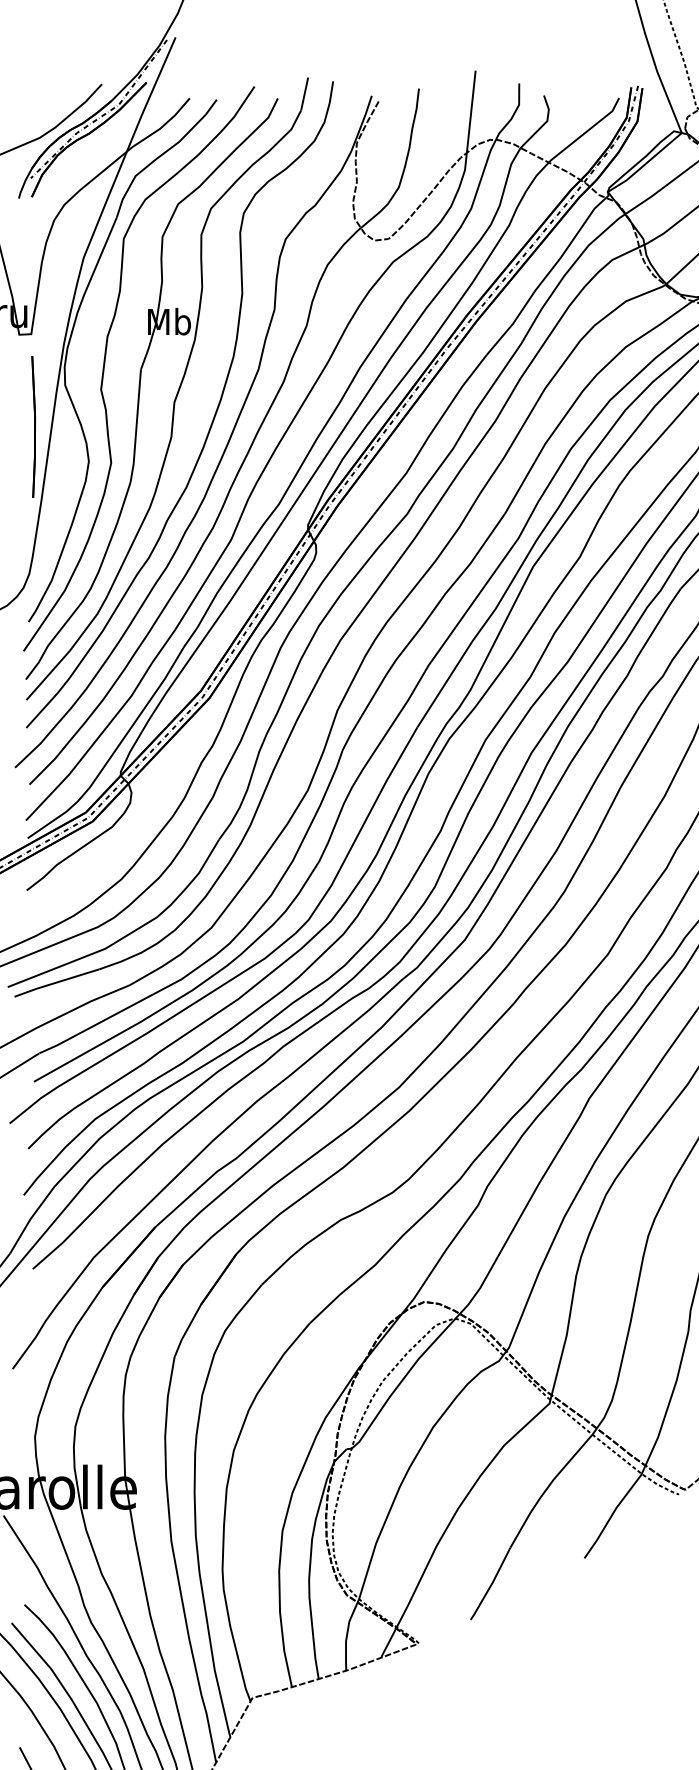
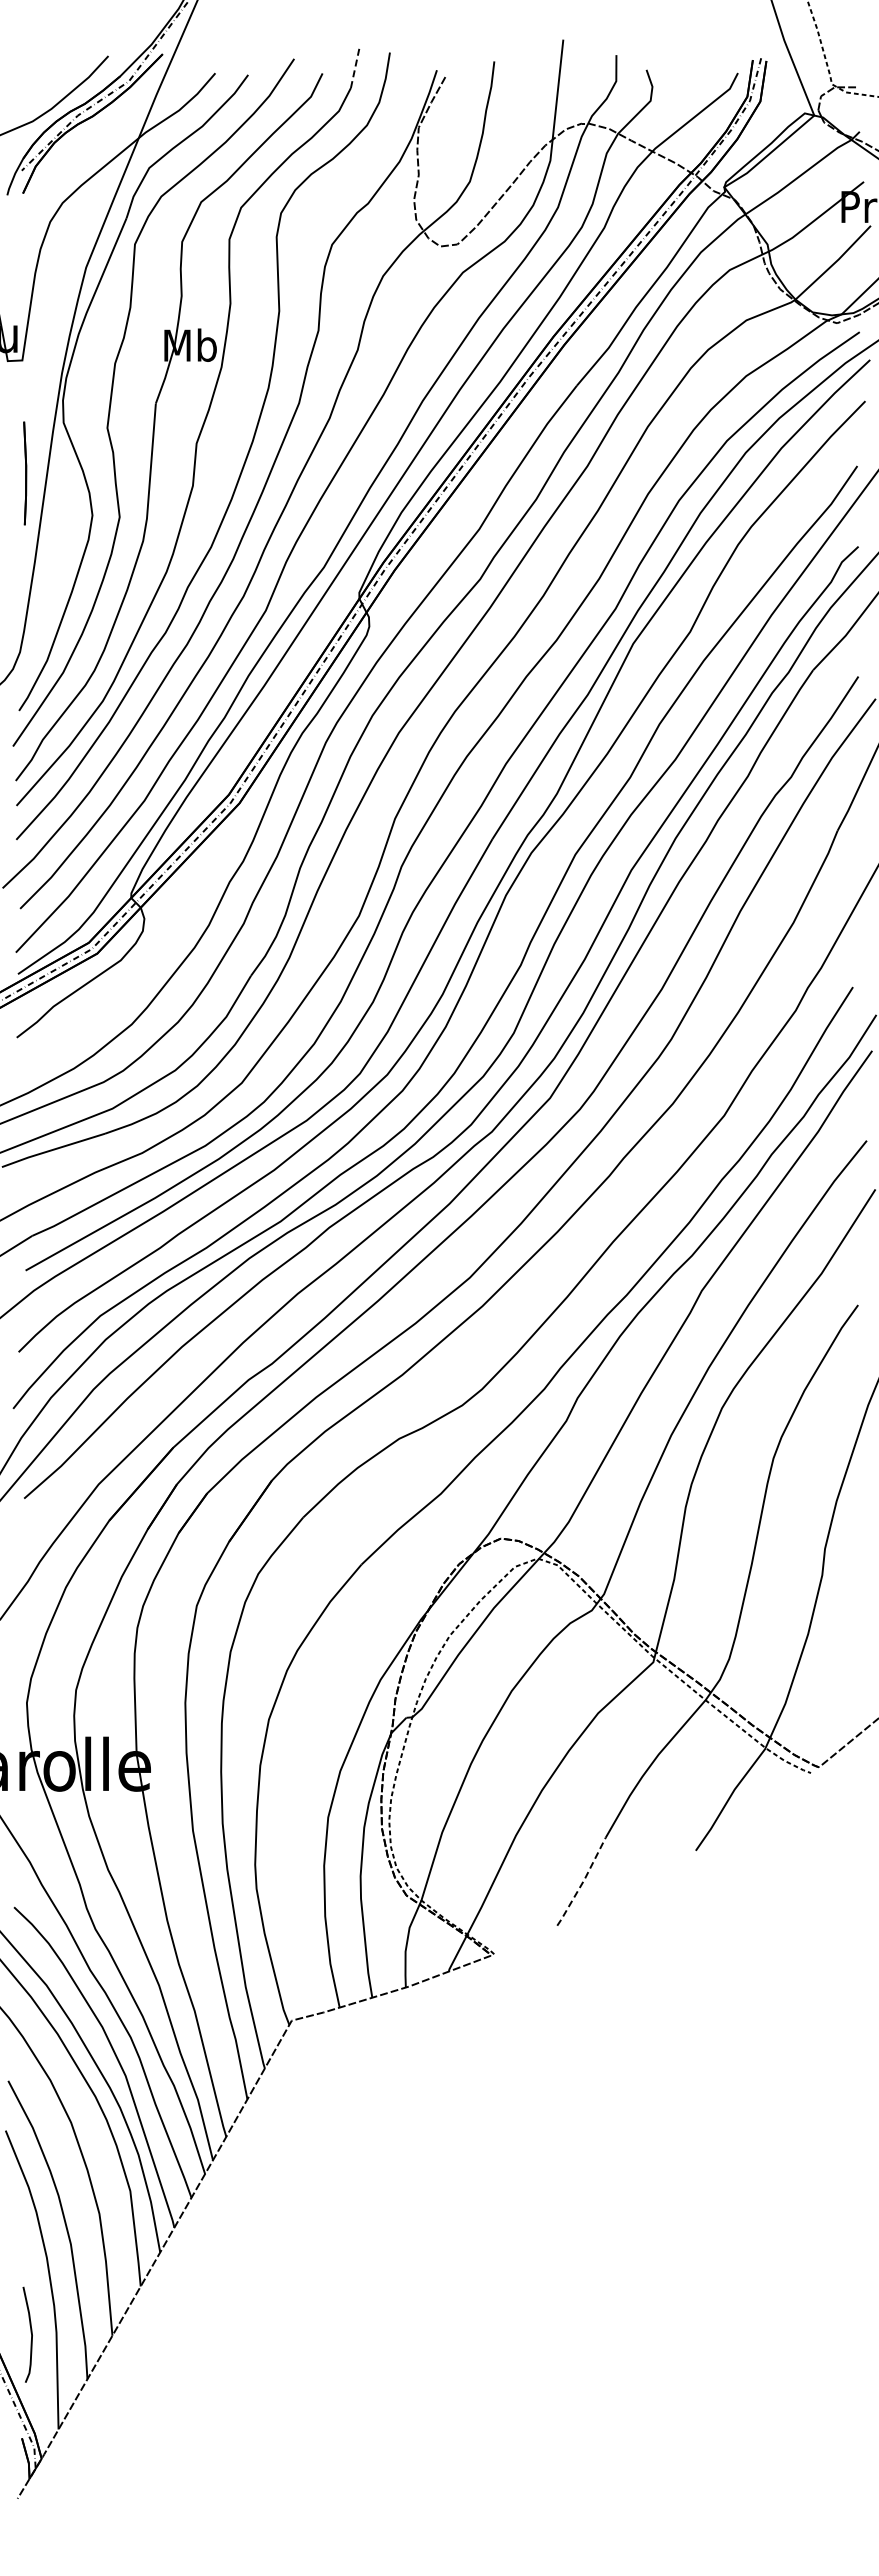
line: (304, 93) -> (355, 67), solid -> dashed
part: (33, 427) -> (24, 473), size x0.6
line: (491, 1584) -> (582, 1882), solid -> dashed

